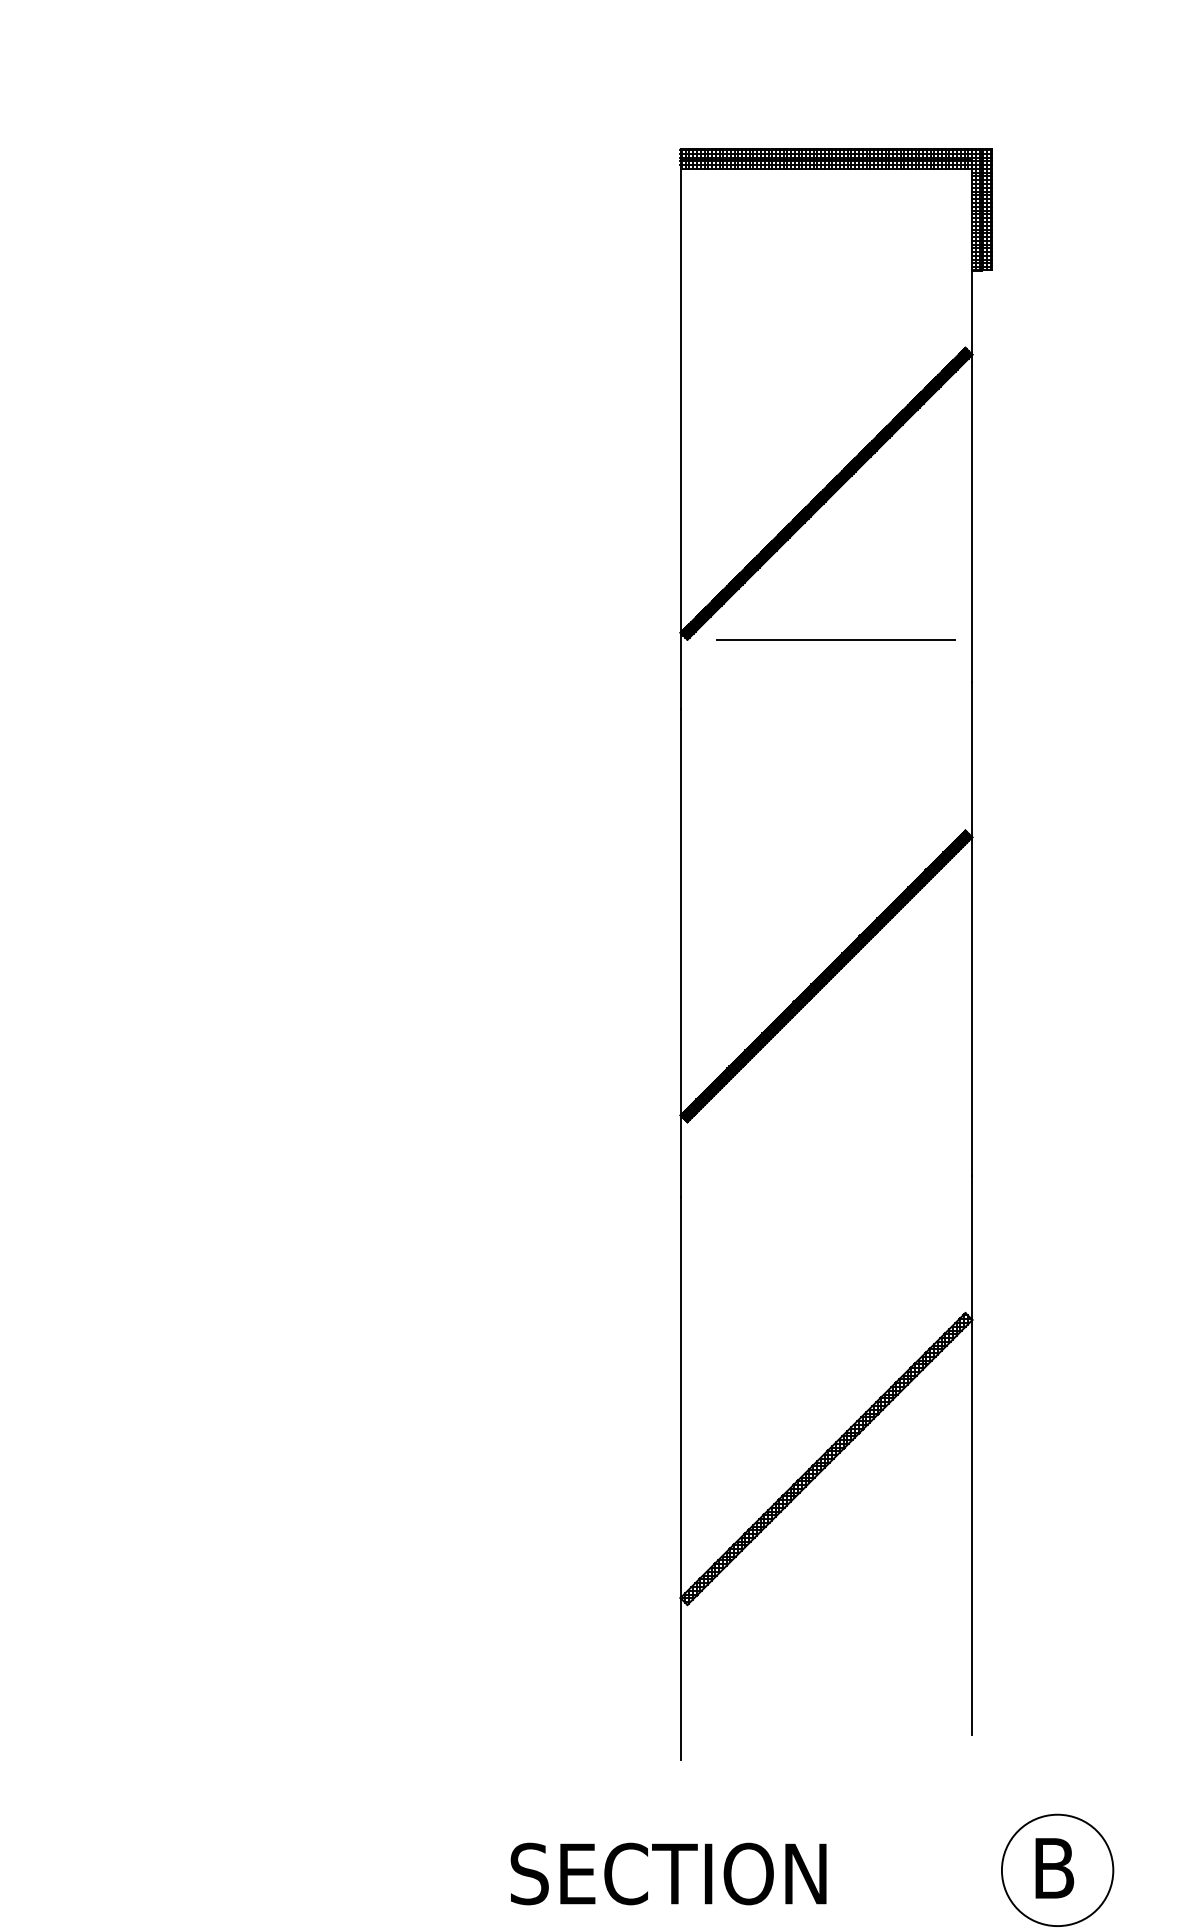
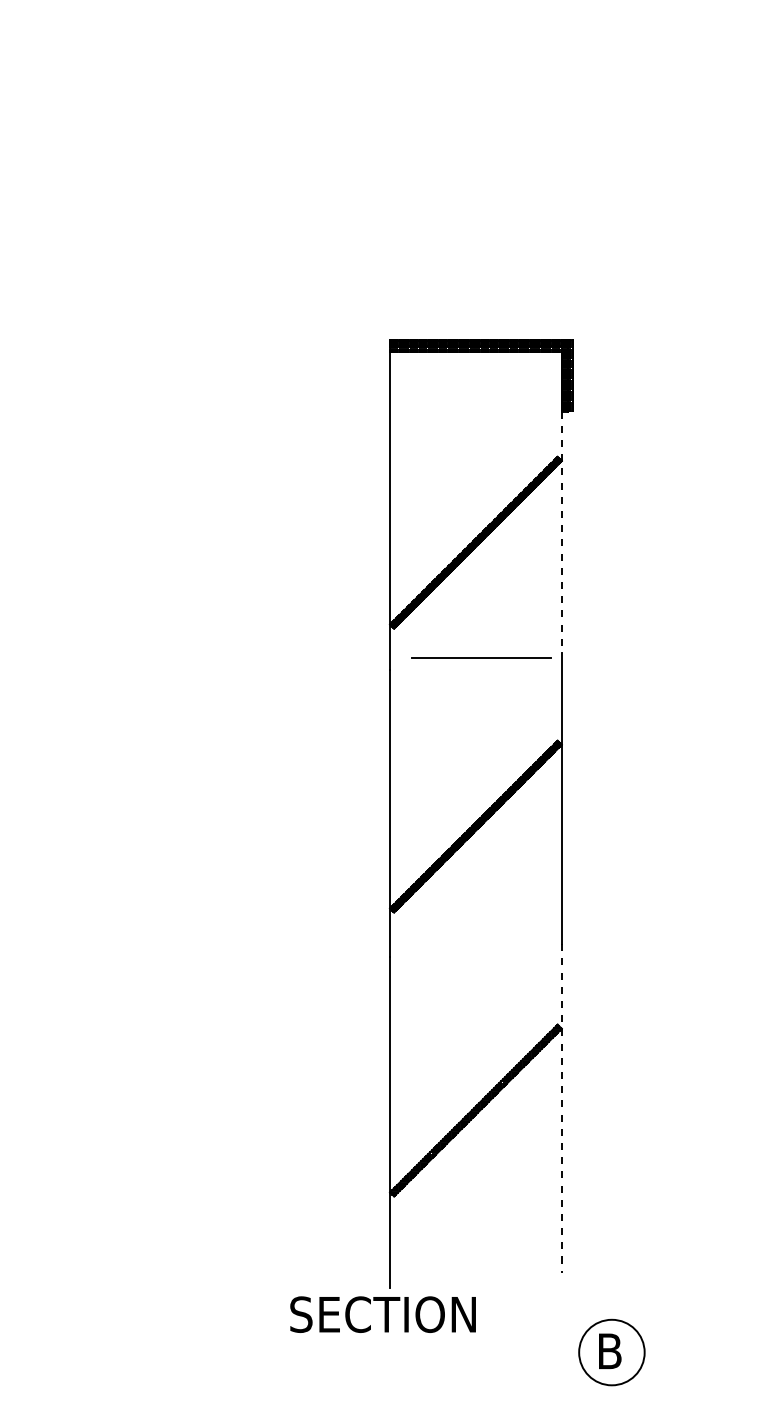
line: (971, 476) -> (561, 532), solid -> dashed
line: (835, 639) -> (481, 657), moved
line: (971, 1455) -> (561, 1108), solid -> dashed
text: (667, 1873) -> (382, 1314), moved

